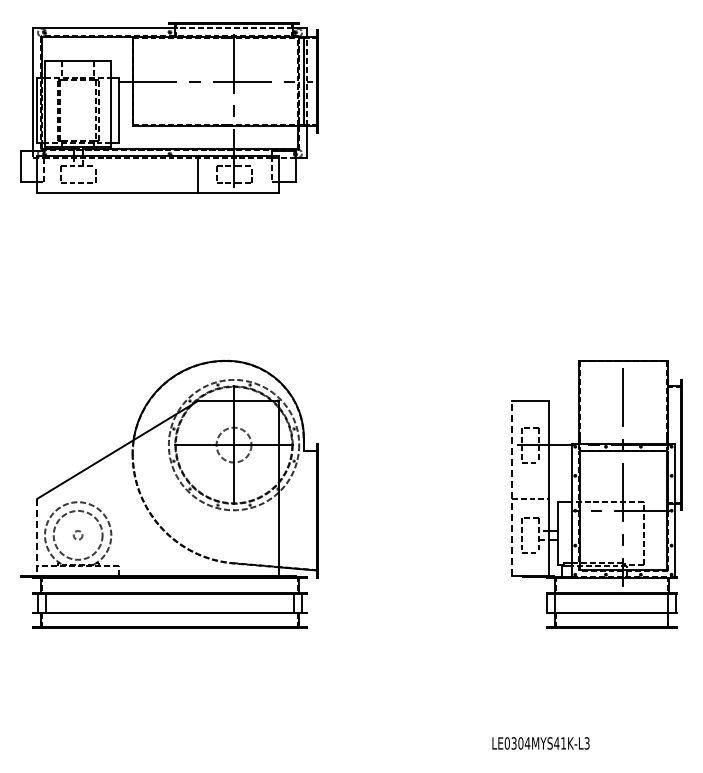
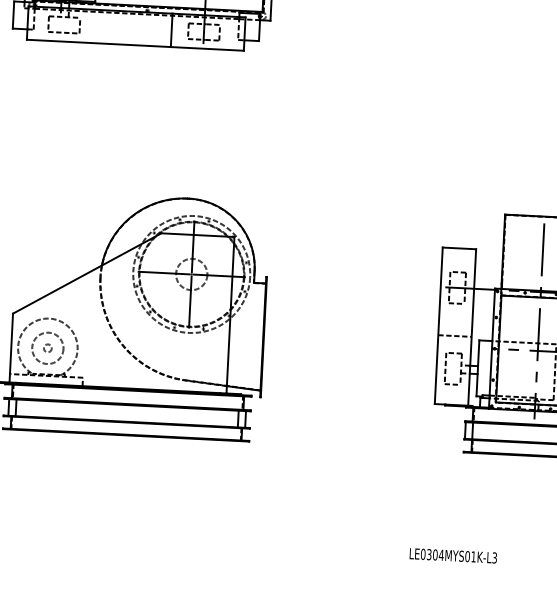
line: (511, 487) -> (438, 325), dashed -> solid
circle: (77, 534) -> (47, 347), size x0.71
line: (37, 537) -> (11, 348), dashed -> solid
text: (556, 743) -> (467, 556), LE0304MYS41K-L3 -> LE0304MYS01K-L3

